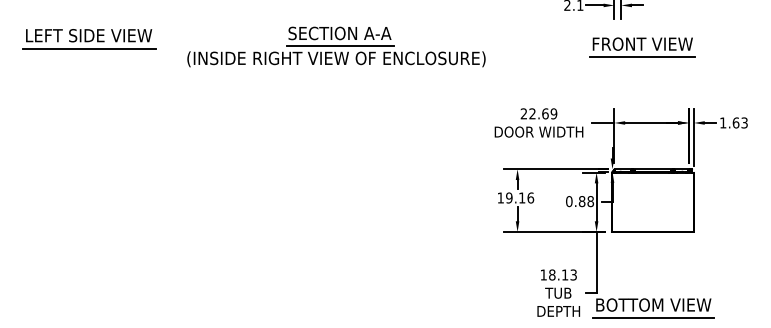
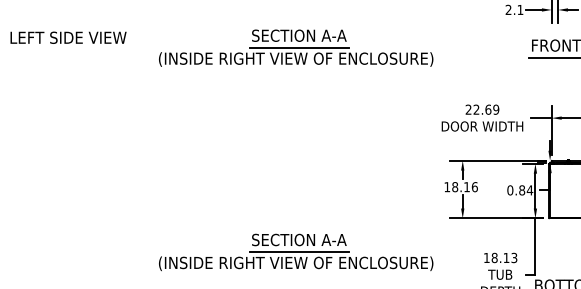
line: (89, 48) -> (68, 49), removed
text: (509, 197) -> (455, 186), 19.16 -> 18.16
text: (590, 201) -> (529, 190), 0.88 -> 0.84
part: (336, 268) -> (296, 251), added

